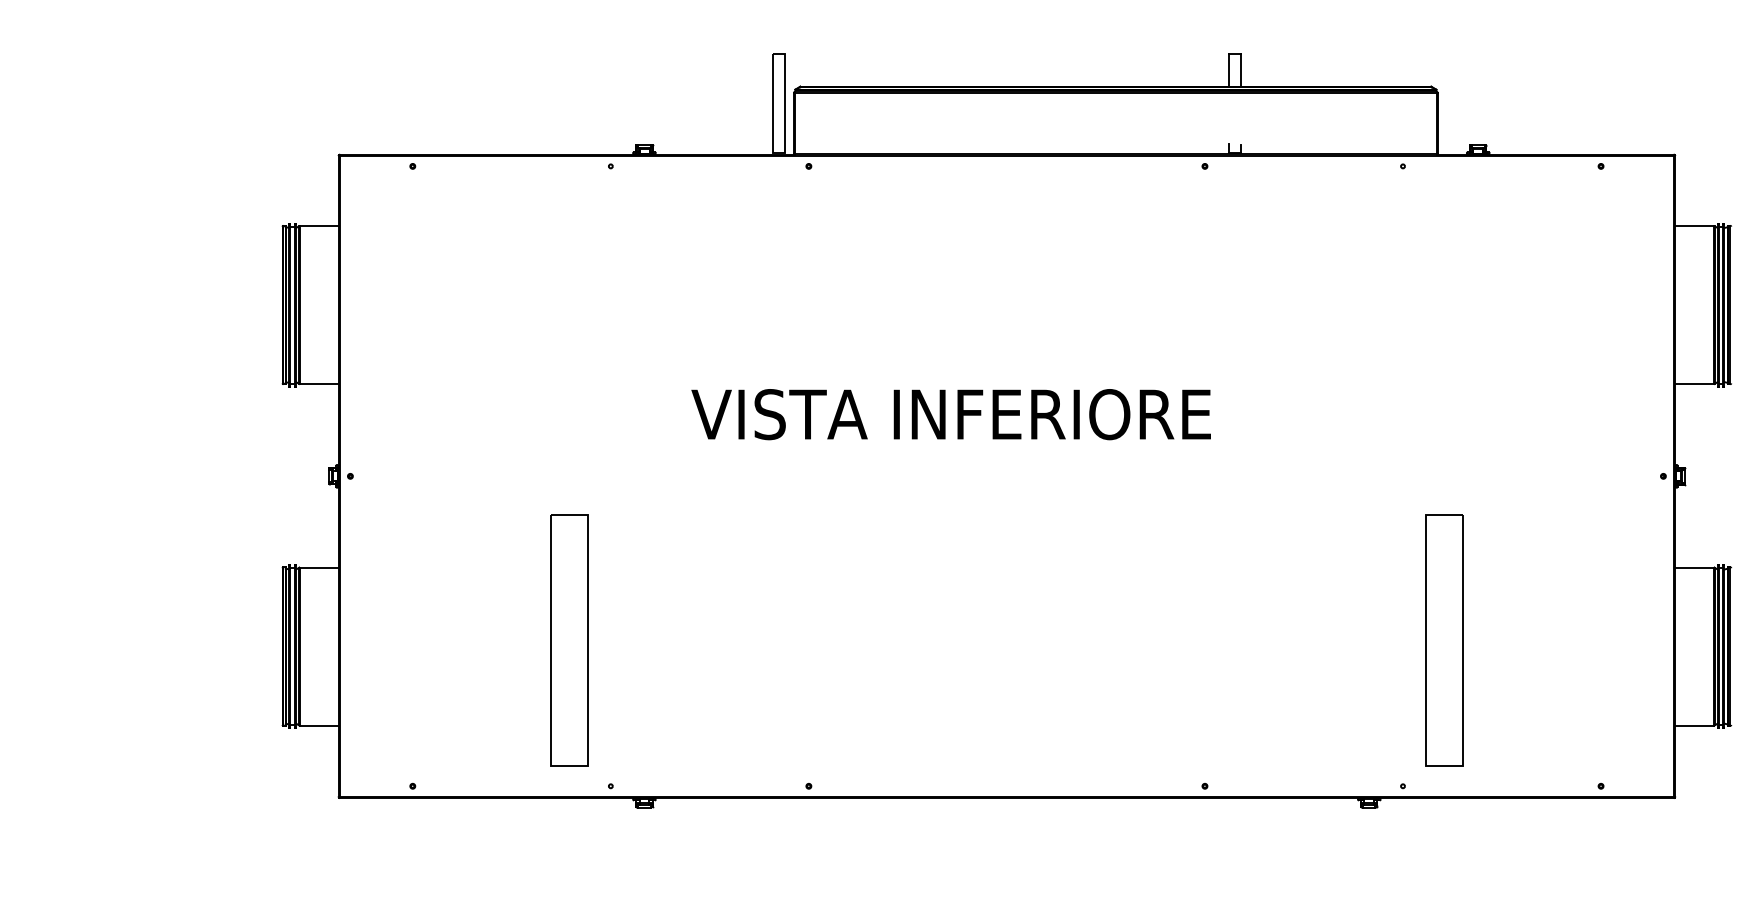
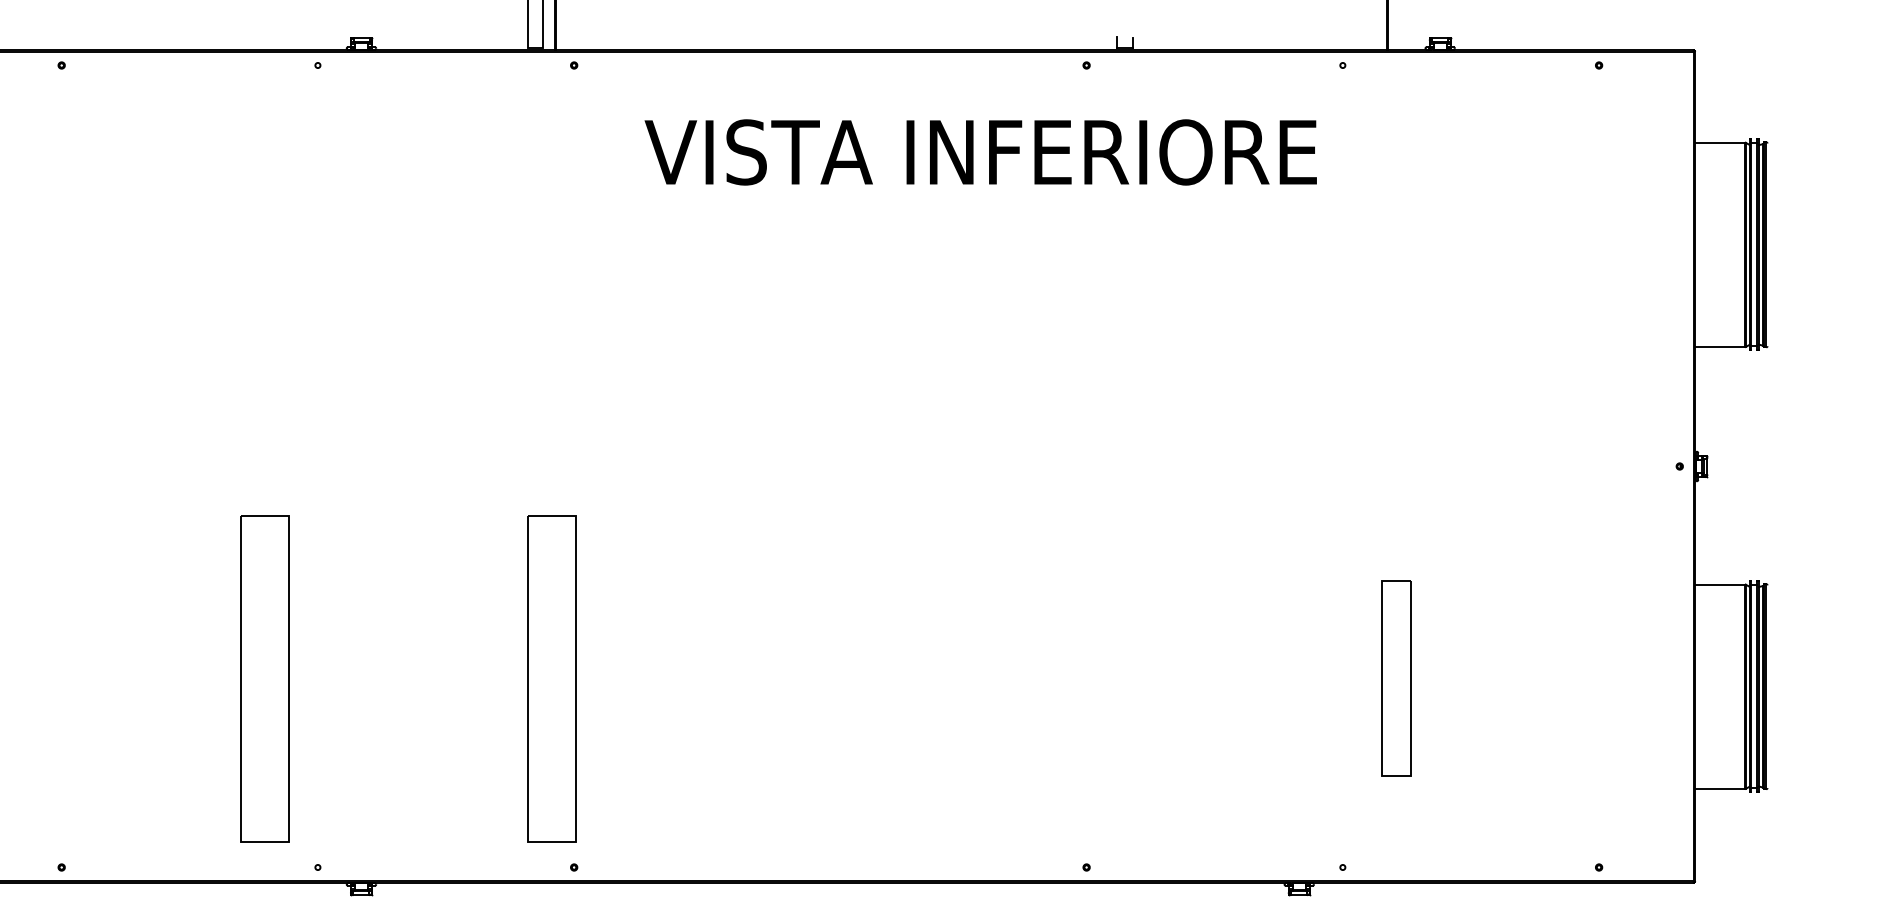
text: (950, 414) -> (979, 152), moved
part: (791, 640) -> (551, 678), added
part: (1444, 640) -> (1396, 678), size x0.6

